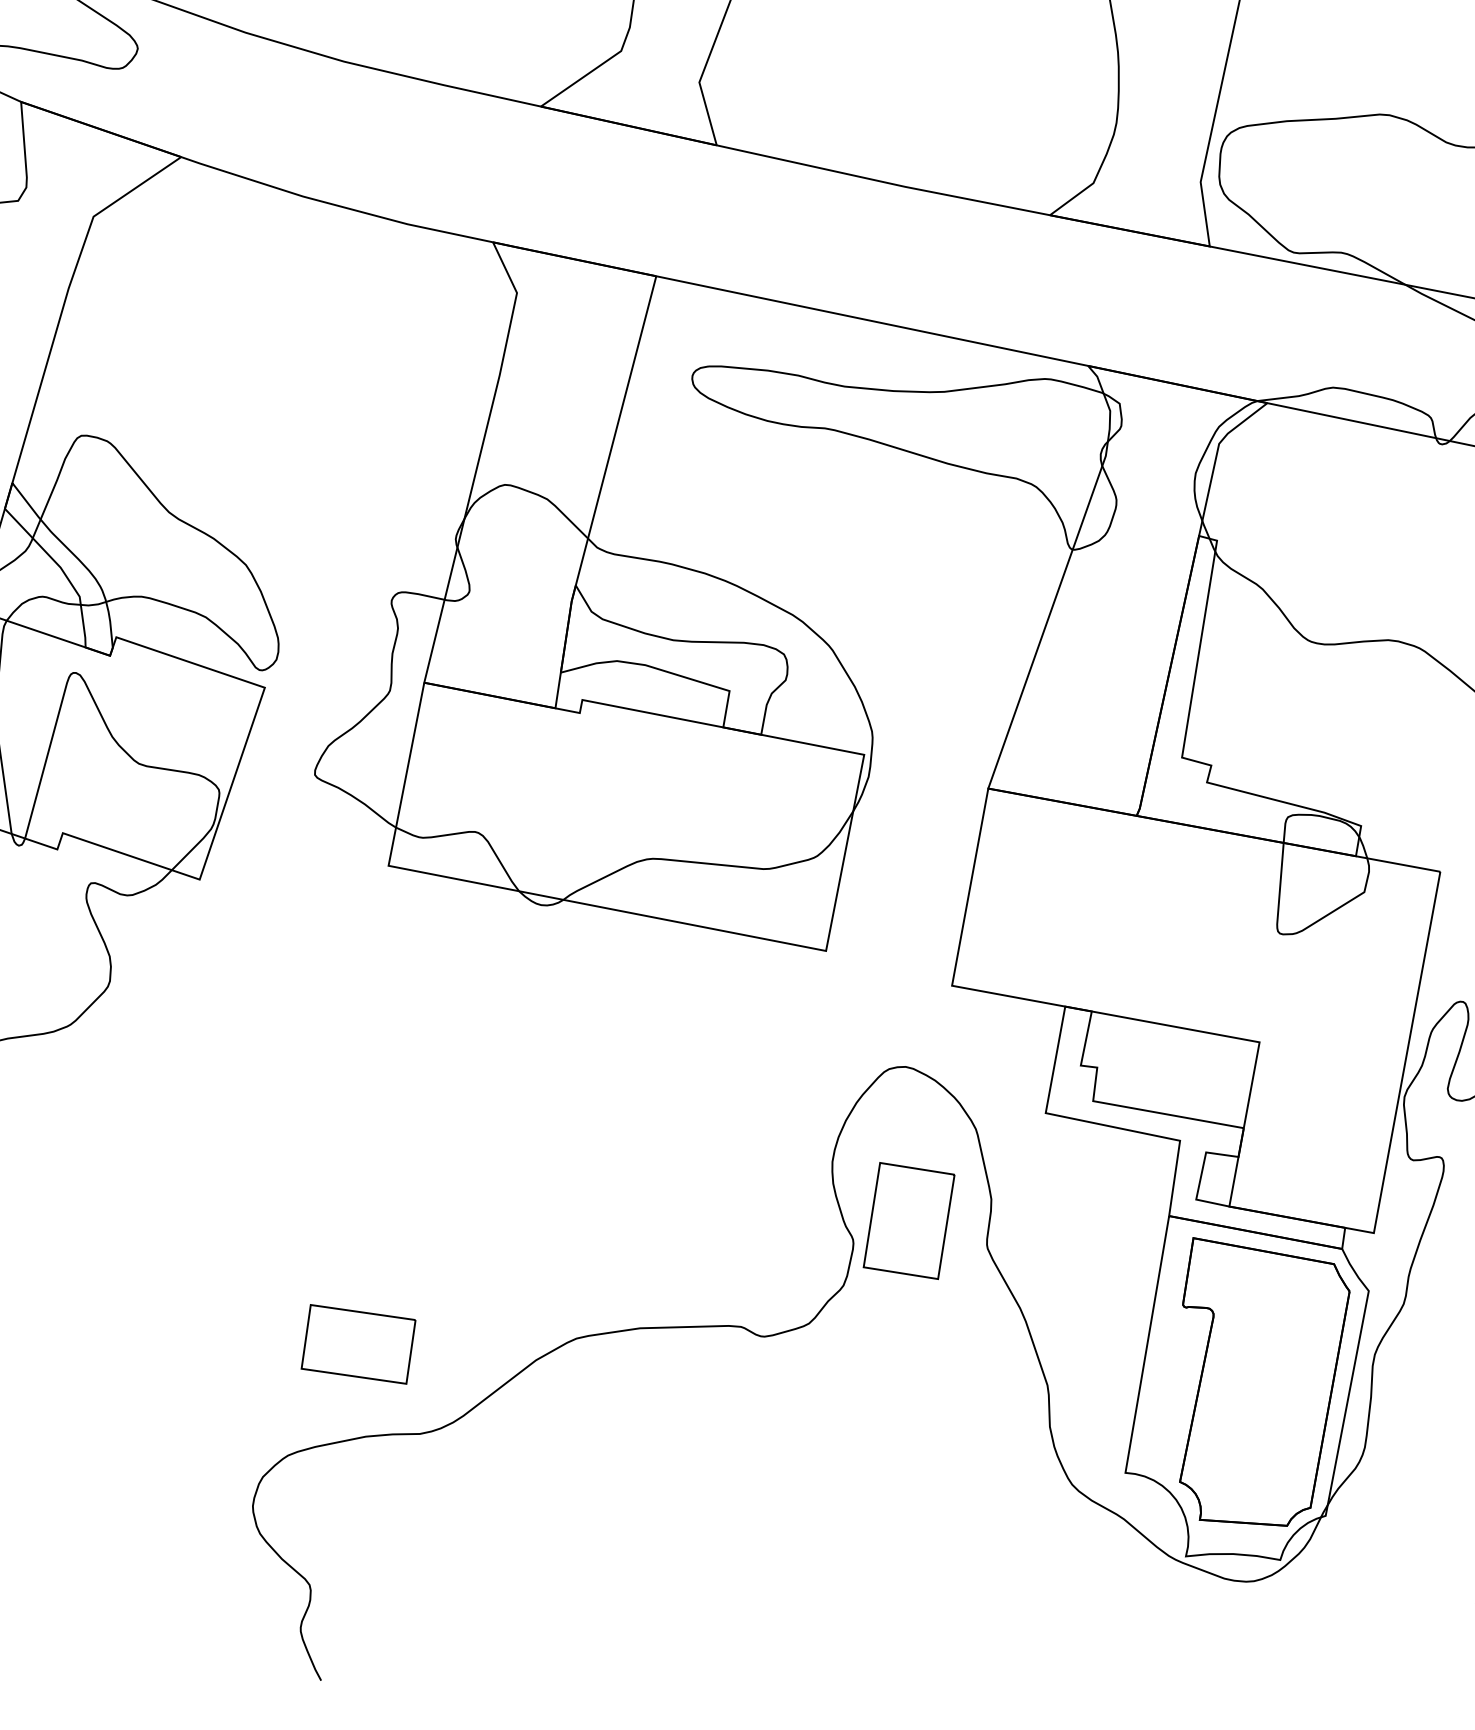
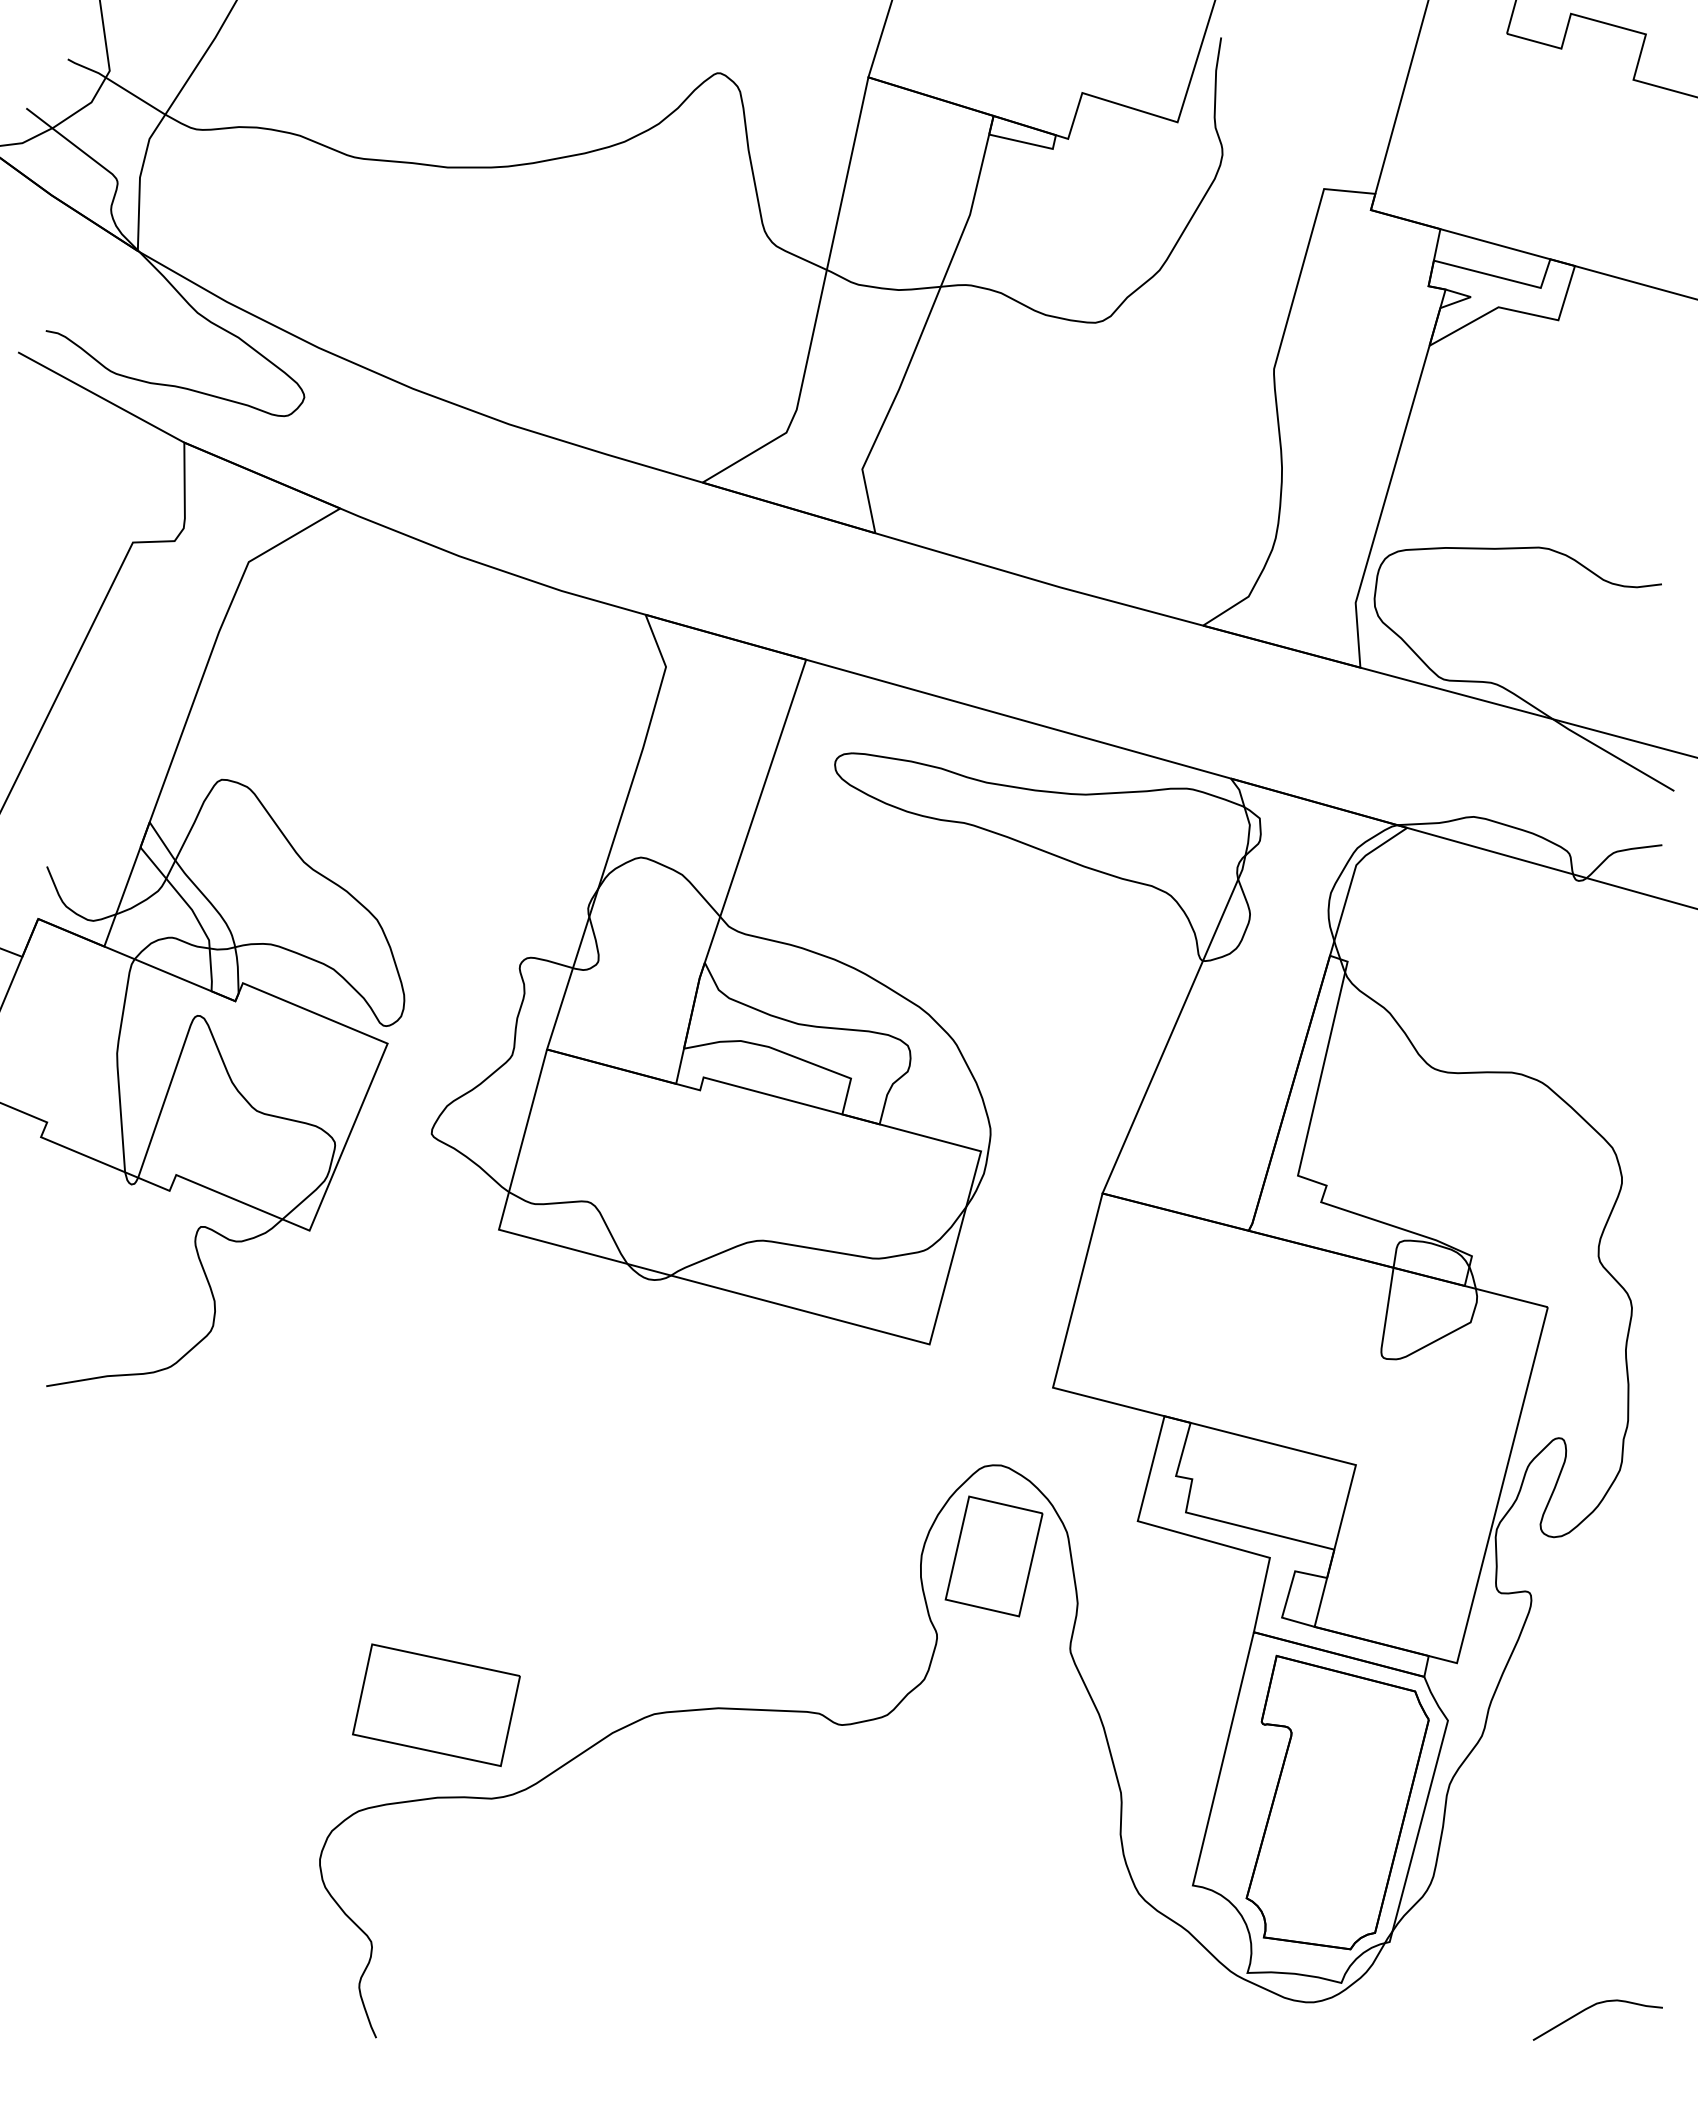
part: (908, 1221) -> (993, 1556), moved
part: (358, 1343) -> (436, 1704), size x1.43

